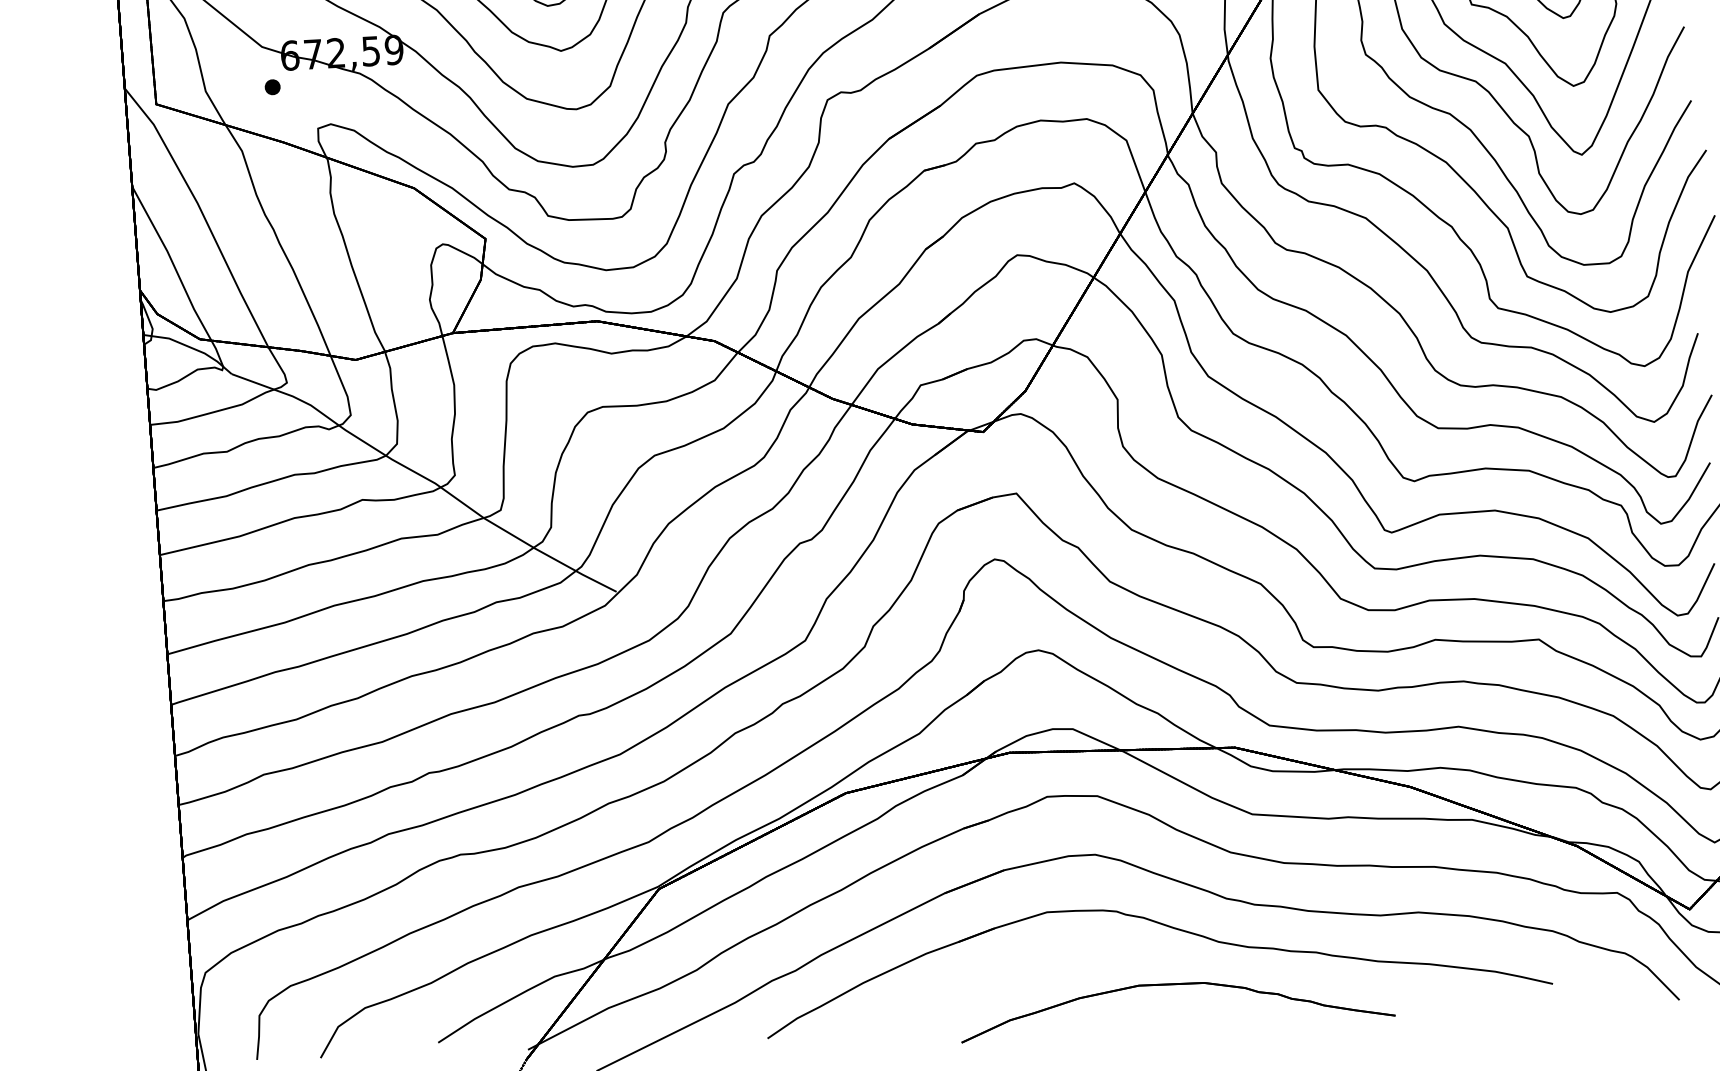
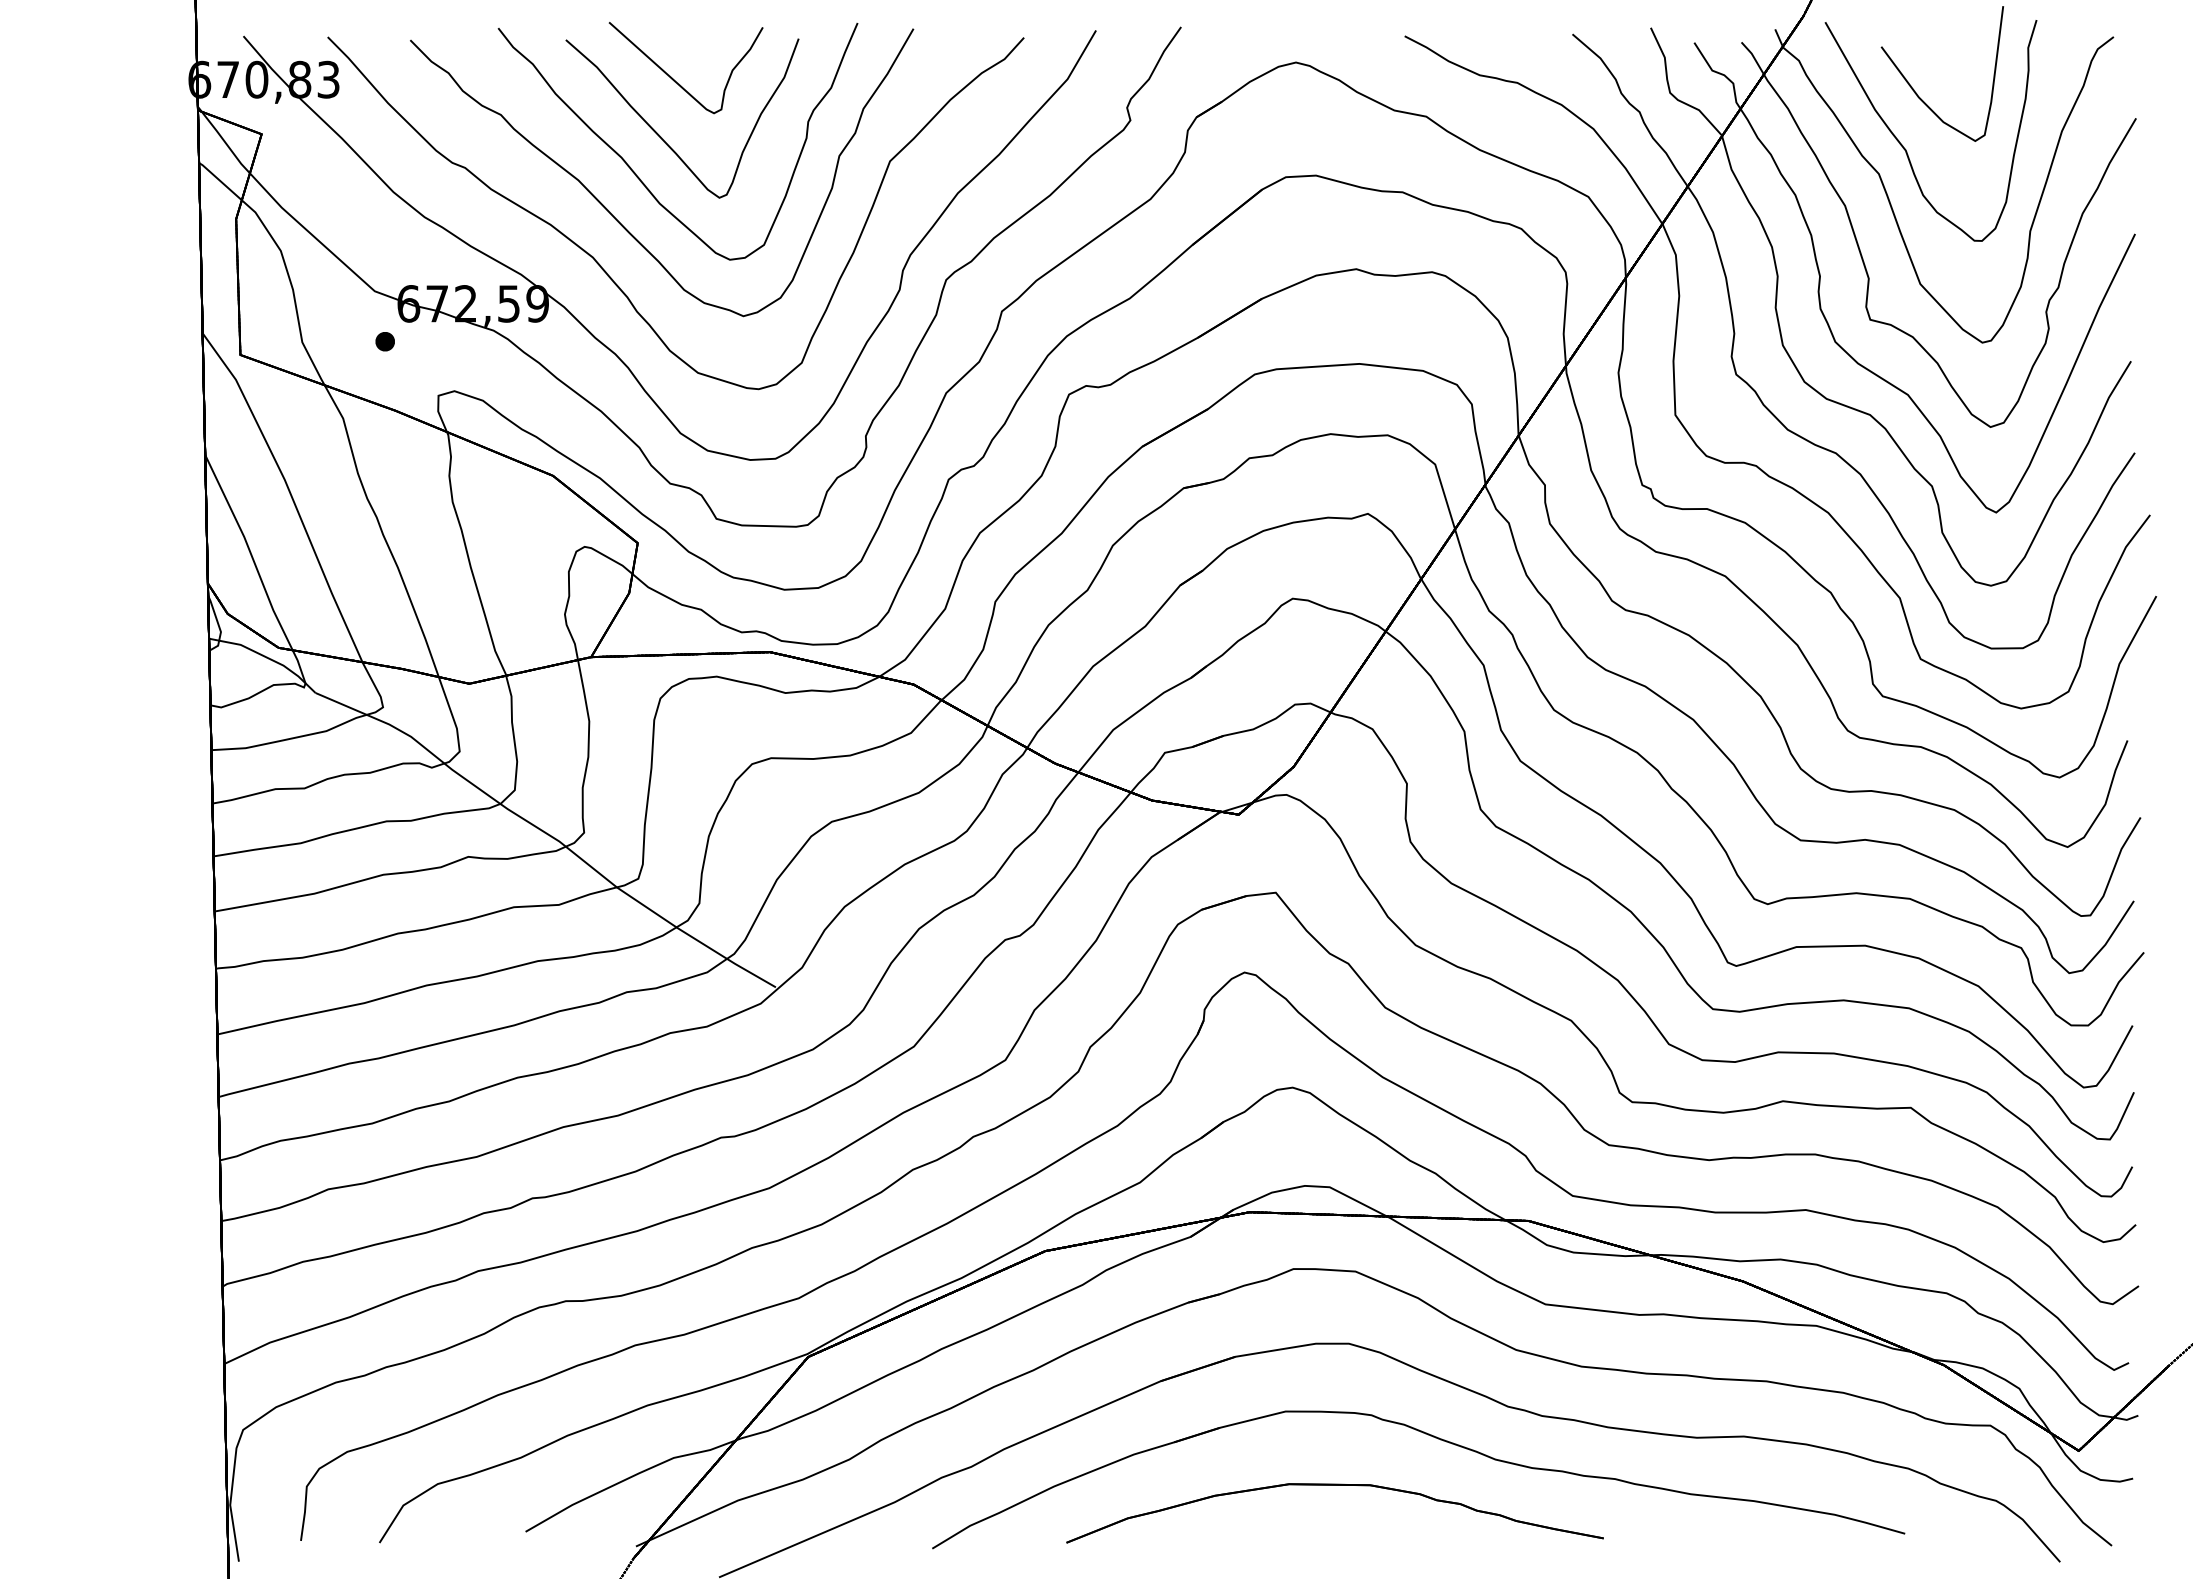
part: (1175, 984) -> (1334, 1485), moved

